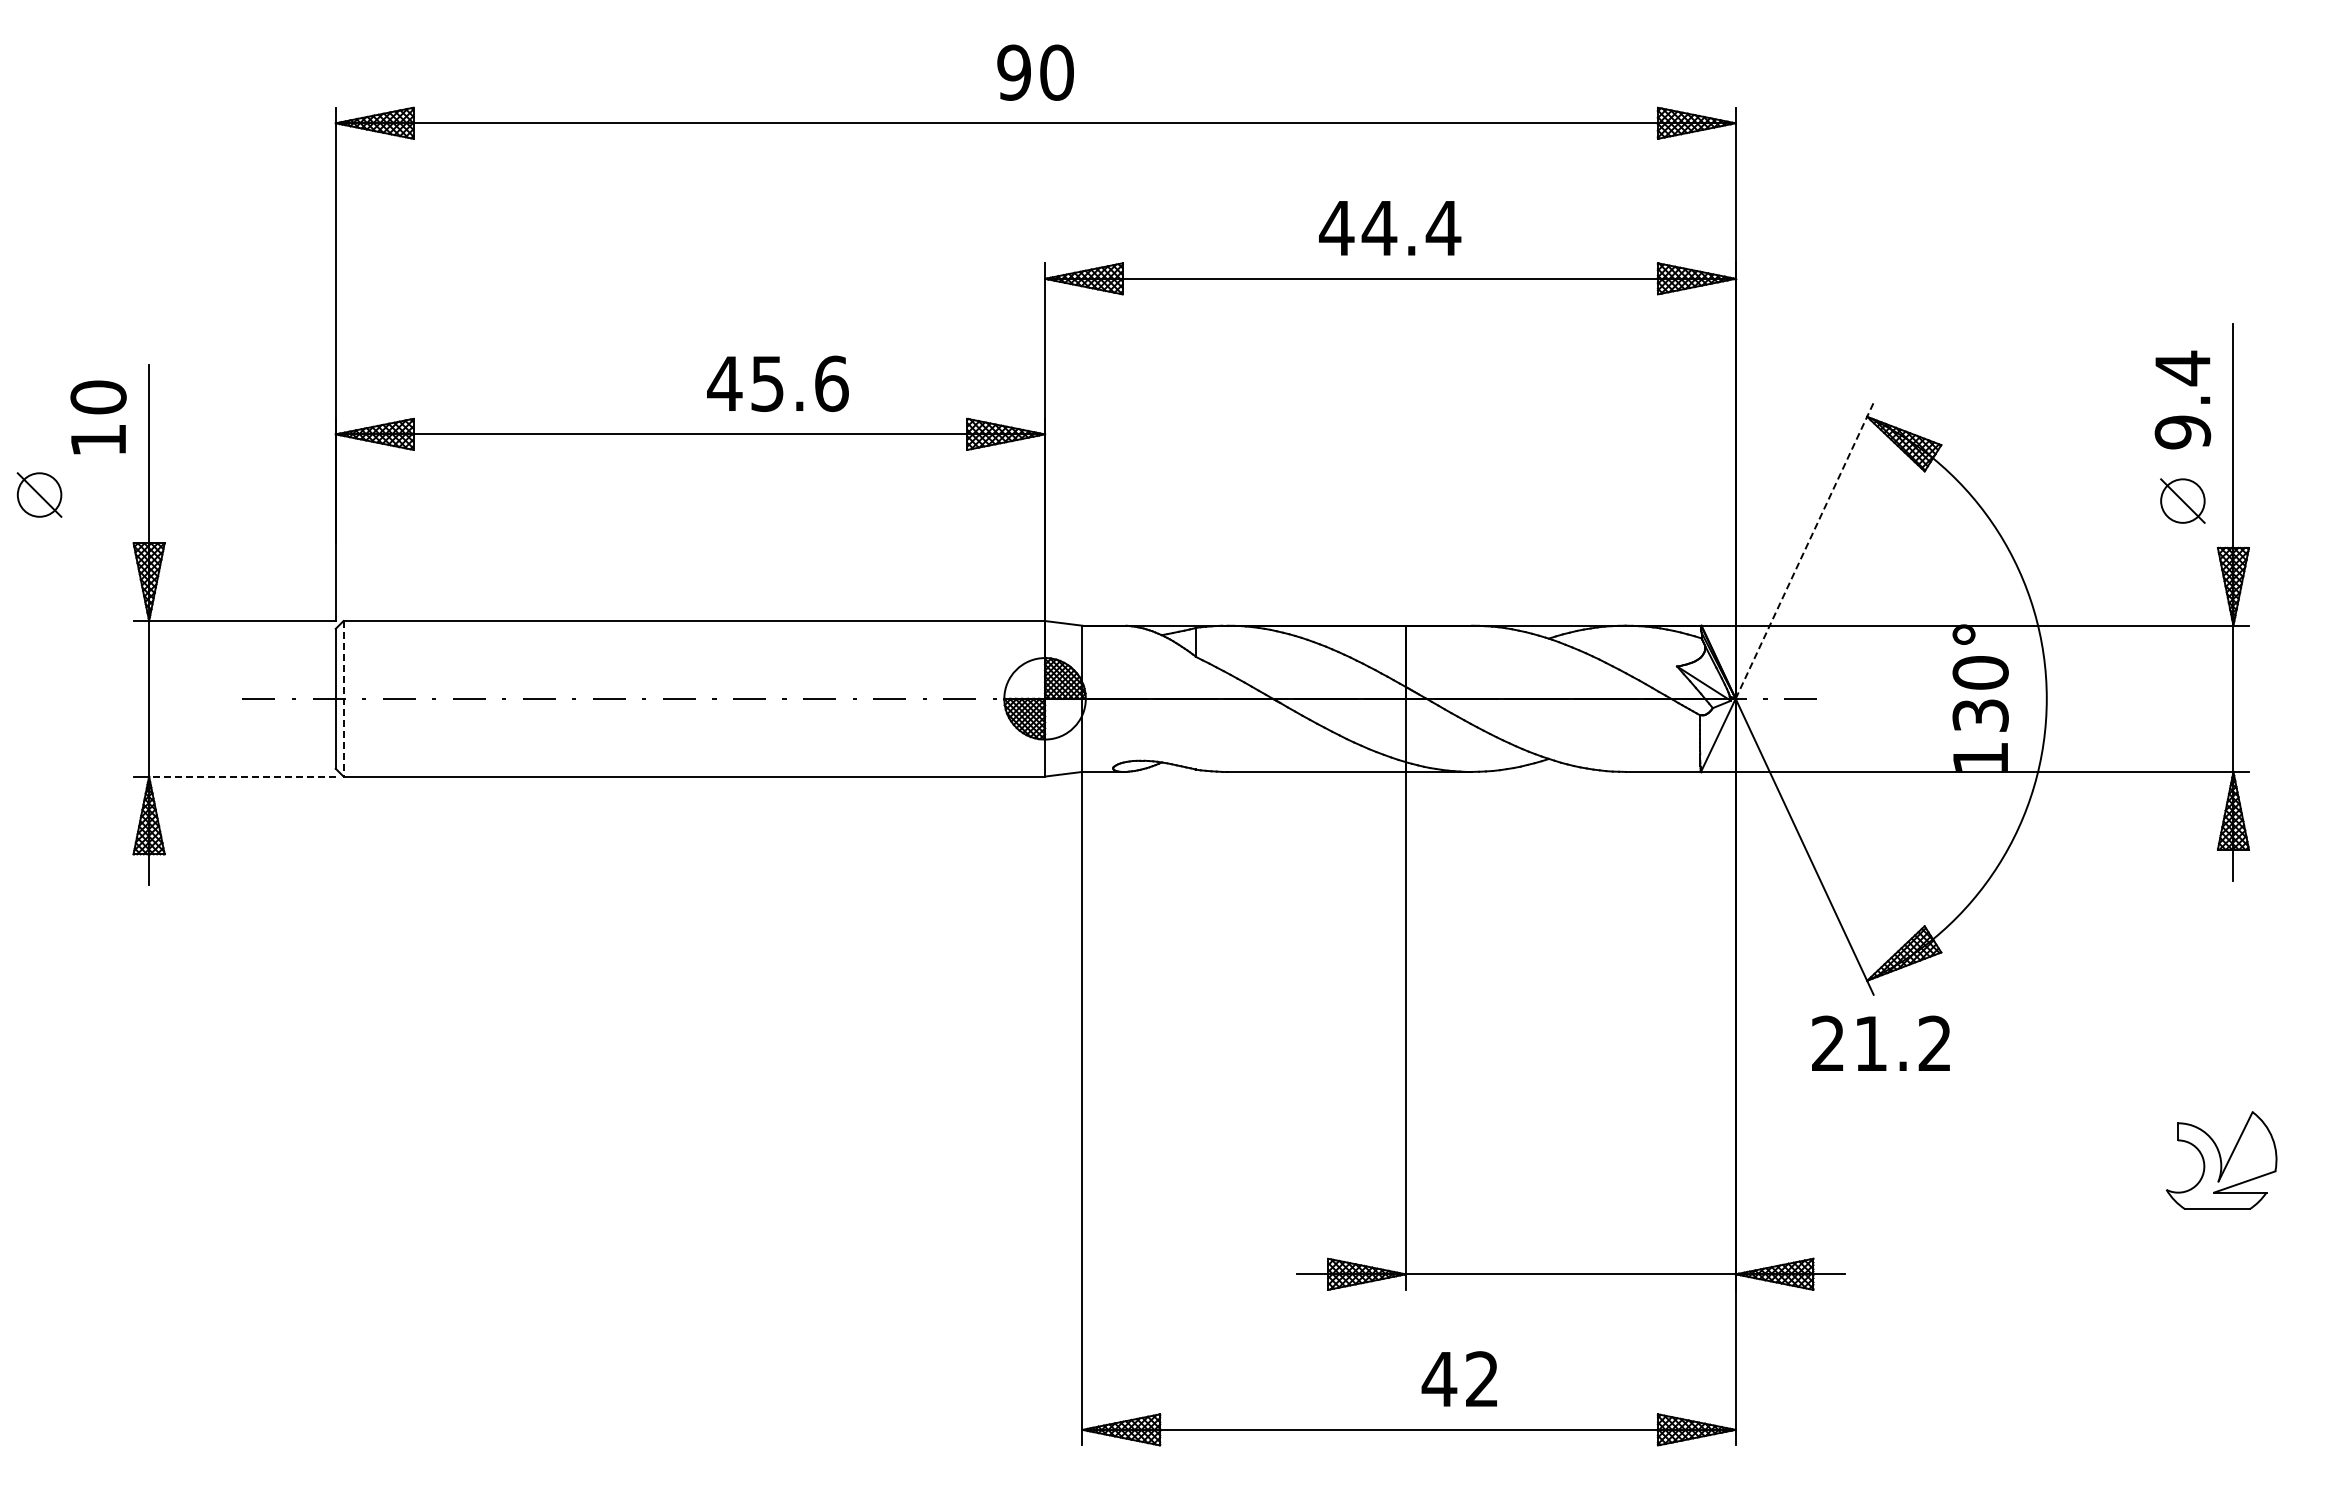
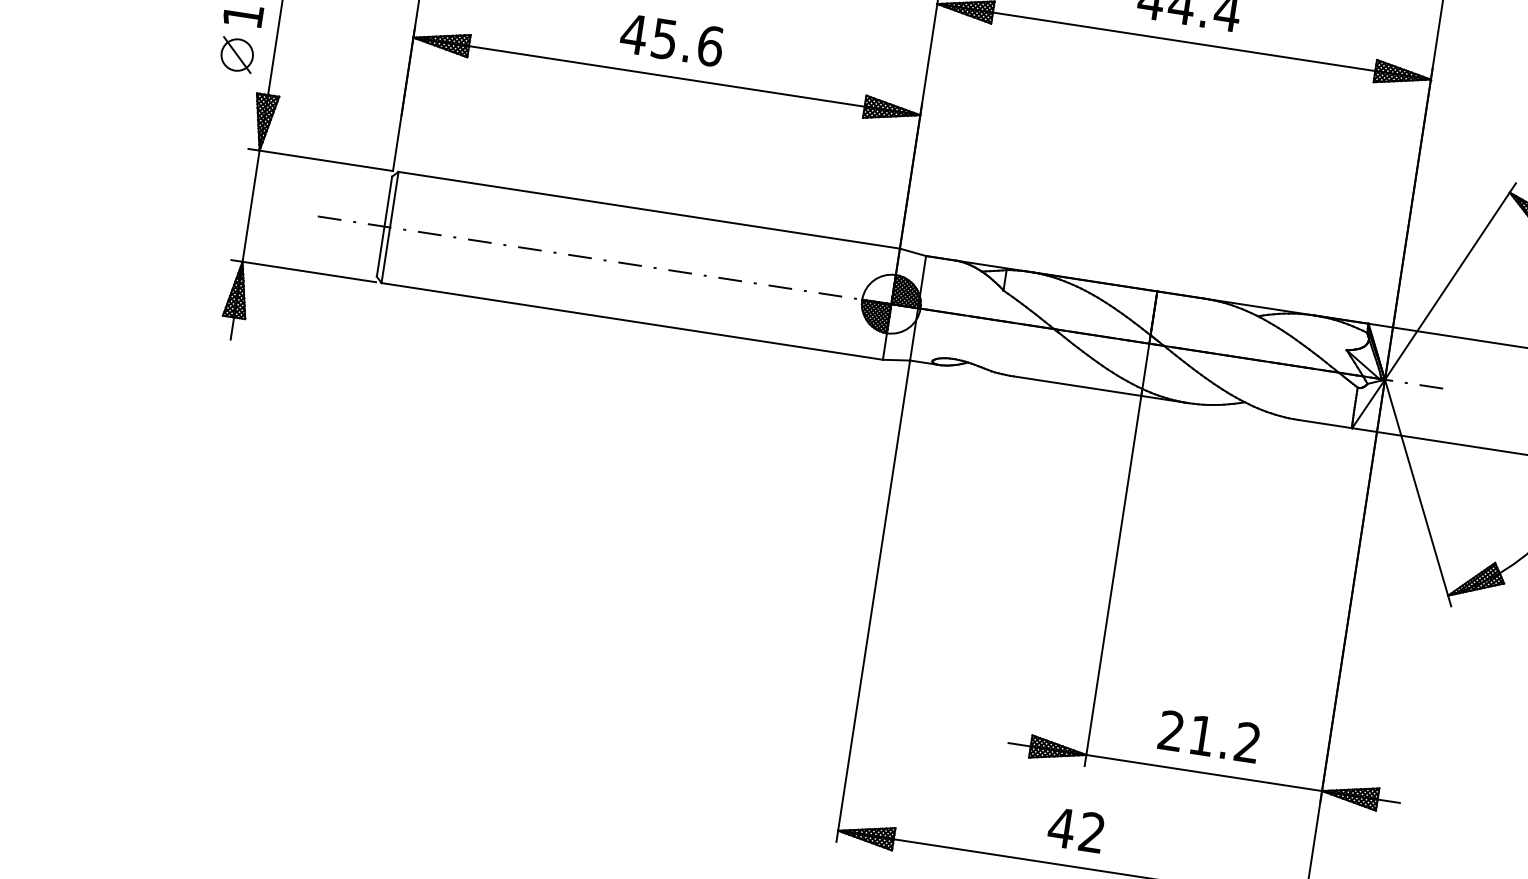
text: (777, 383) -> (671, 39), moved
part: (39, 494) -> (237, 54), moved
line: (1804, 550) -> (1450, 281), dashed -> solid
line: (343, 698) -> (390, 227), dashed -> solid
line: (241, 776) -> (308, 271), dashed -> solid
text: (1880, 1042) -> (1208, 735), moved
text: (1458, 1378) -> (1075, 829), moved

